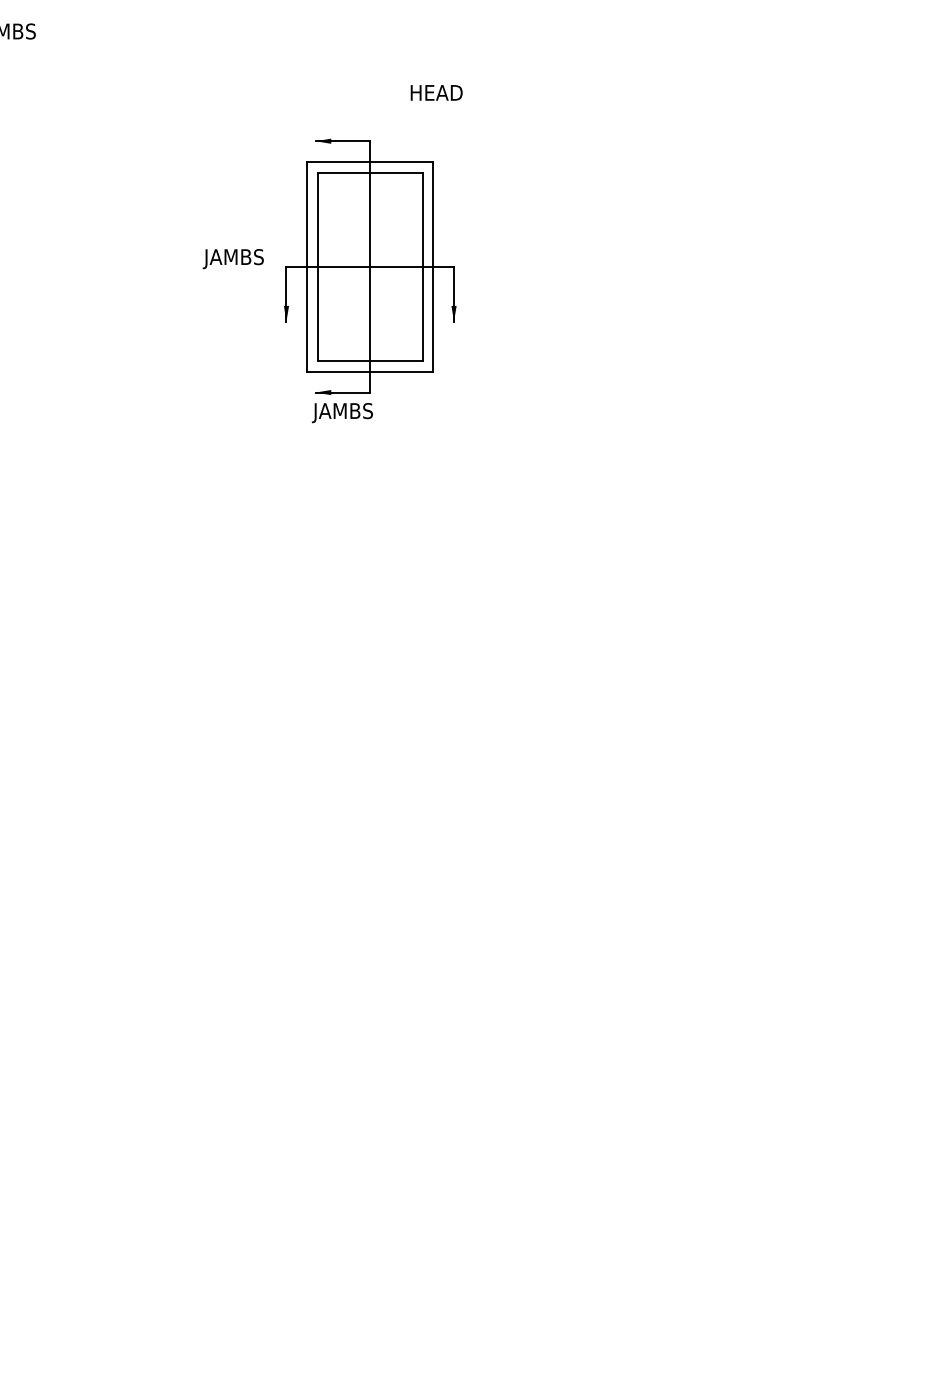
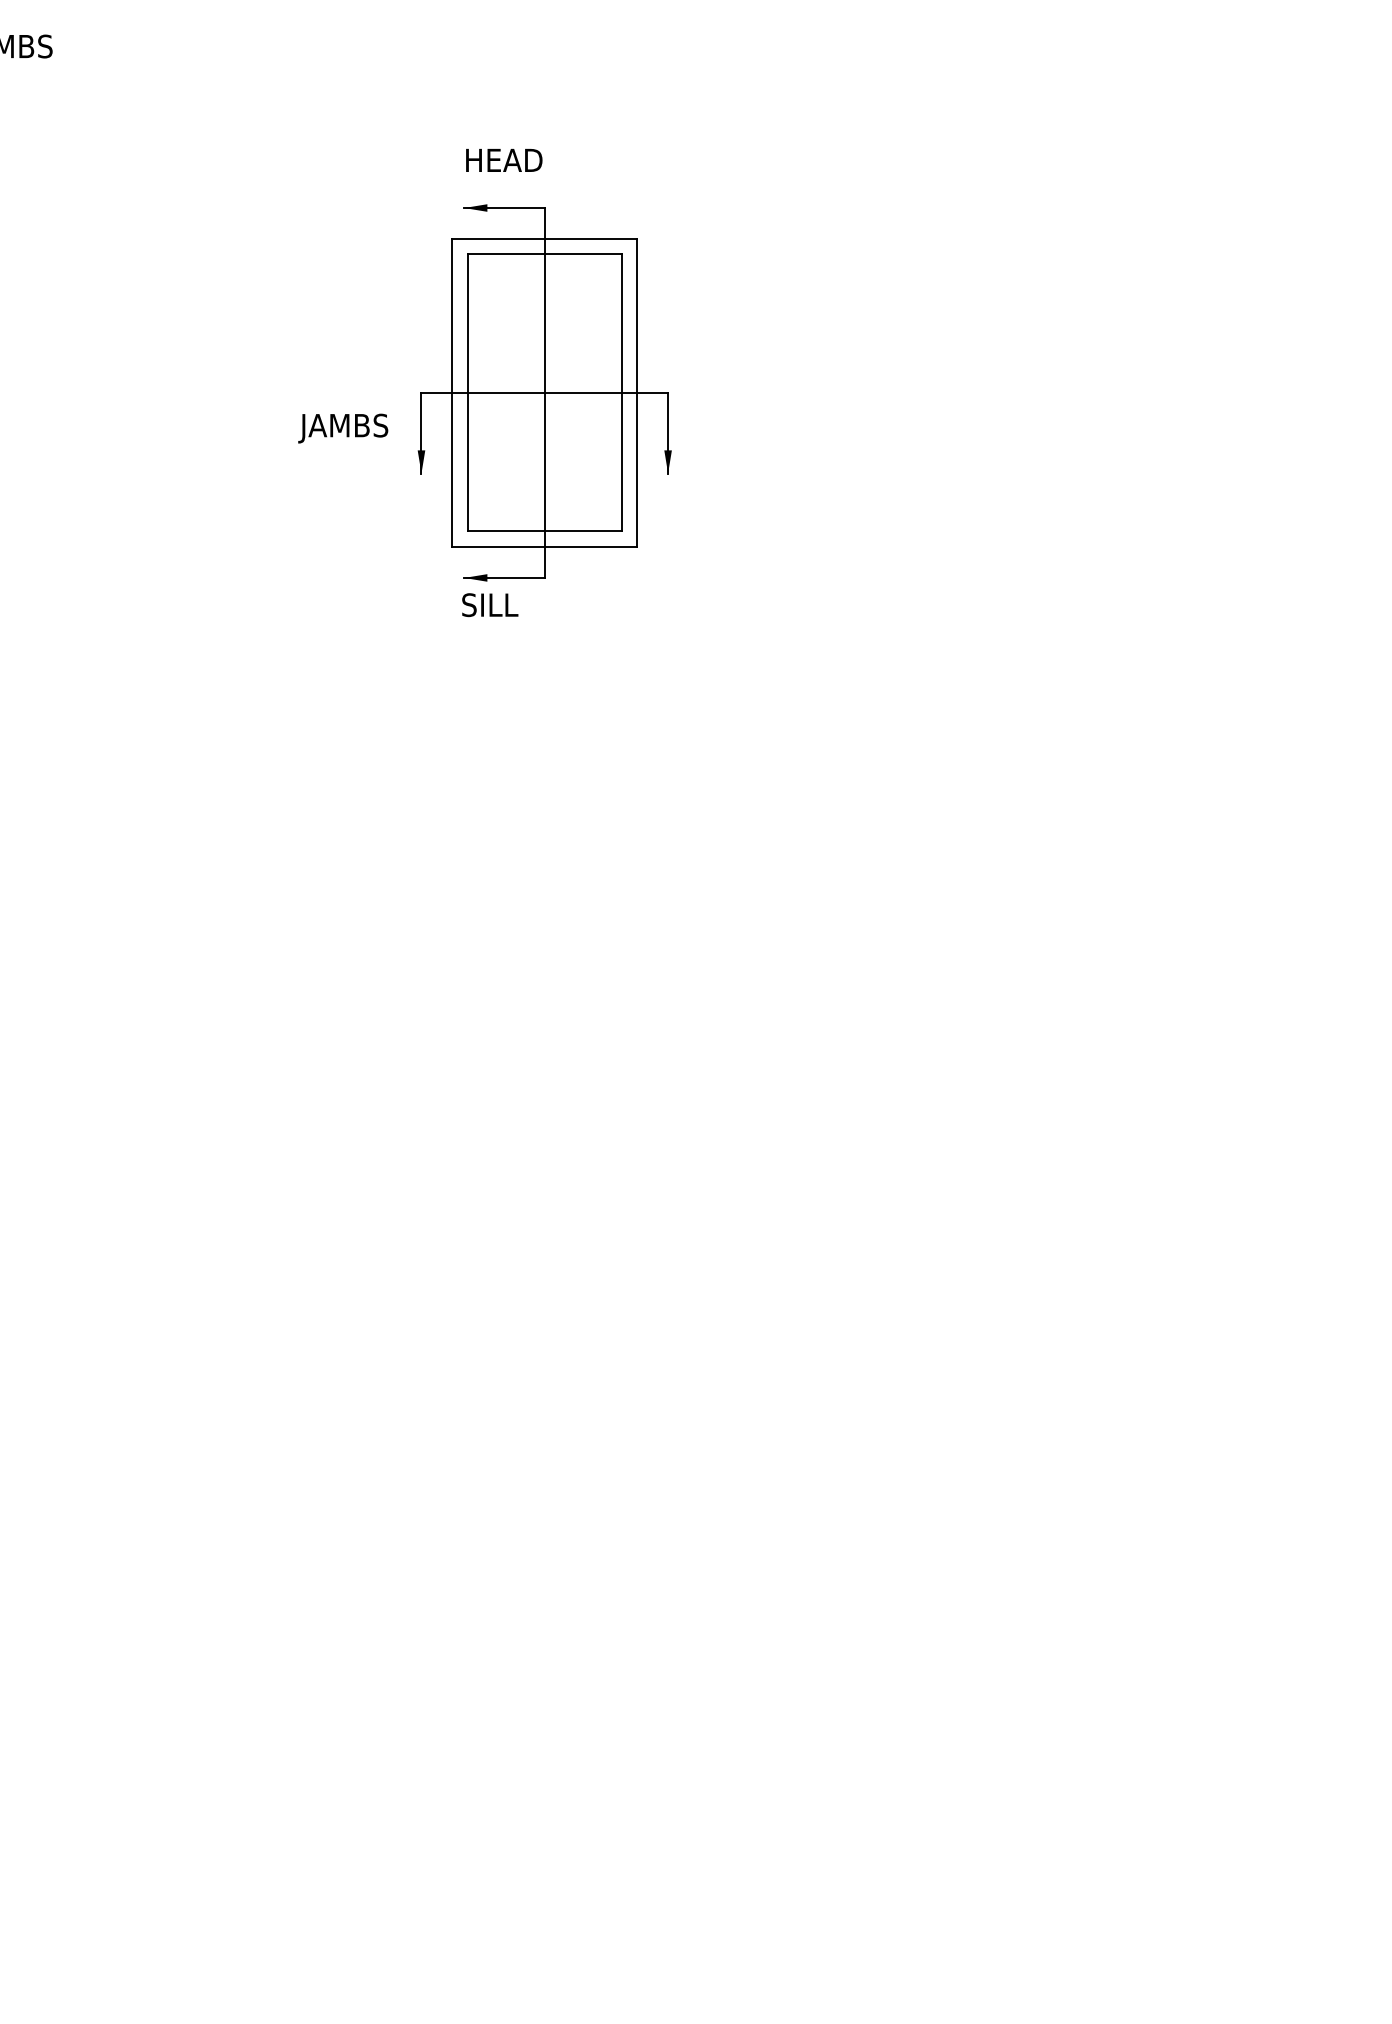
text: (436, 92) -> (503, 159), moved
text: (232, 259) -> (342, 429), moved
text: (341, 413) -> (502, 608), JAMBS -> SILL

